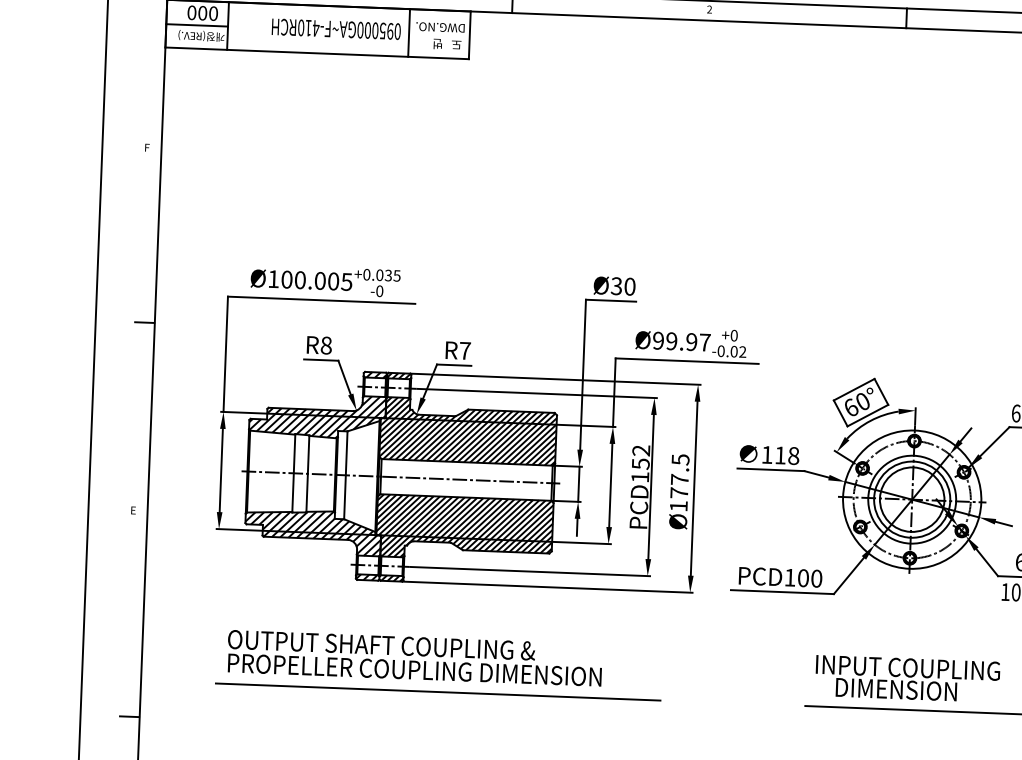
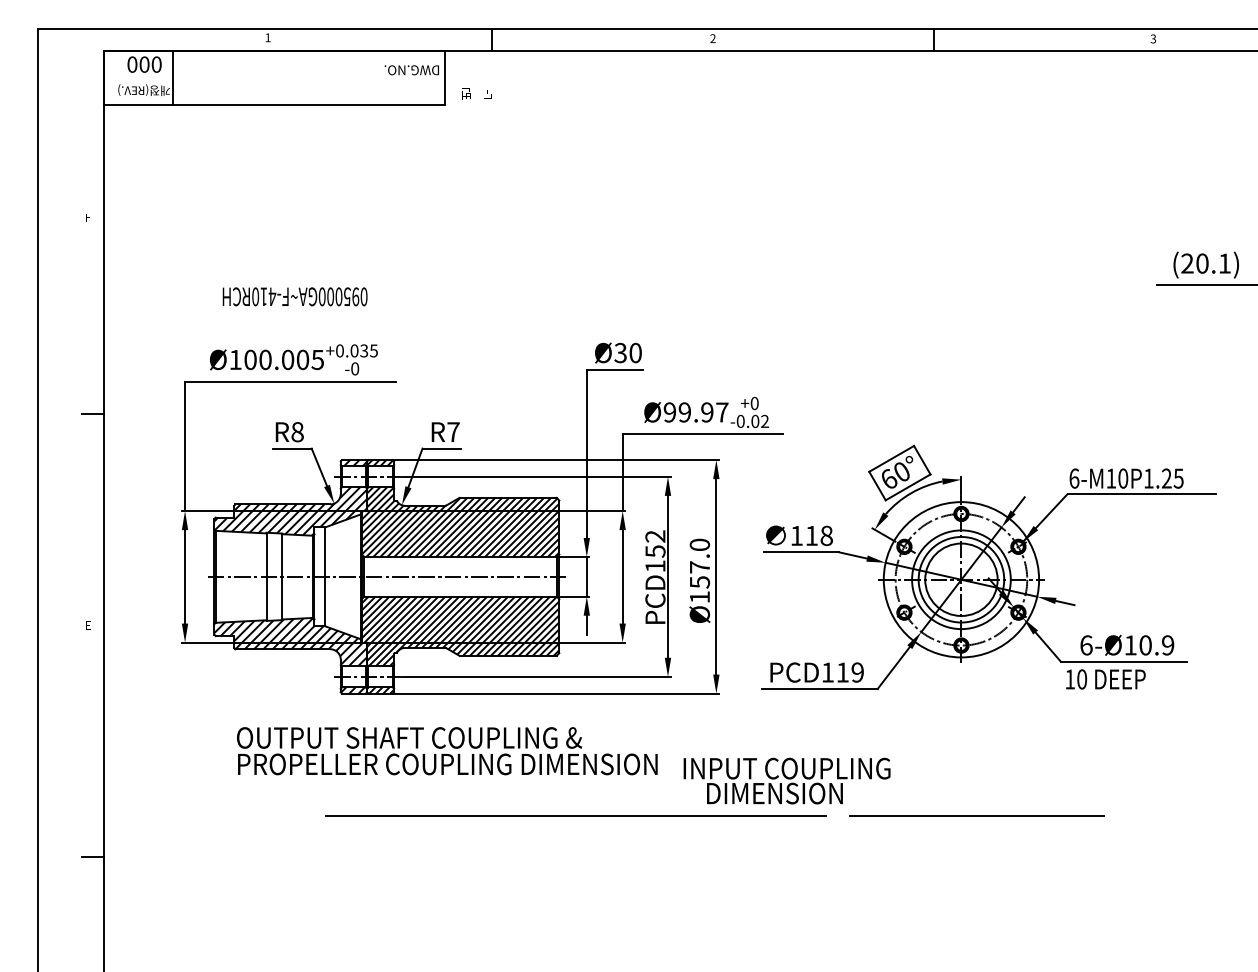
line: (196, 25) -> (138, 78), removed
text: (335, 28) -> (294, 296), moved
line: (408, 32) -> (376, 77), removed
text: (446, 43) -> (476, 93), moved
text: (679, 476) -> (699, 563), Ø177.5 -> Ø157.0
text: (809, 578) -> (849, 672), PCD100 -> PCD119
text: (415, 658) -> (447, 751), moved
text: (907, 678) -> (786, 780), moved
line: (437, 691) -> (575, 815), moved

